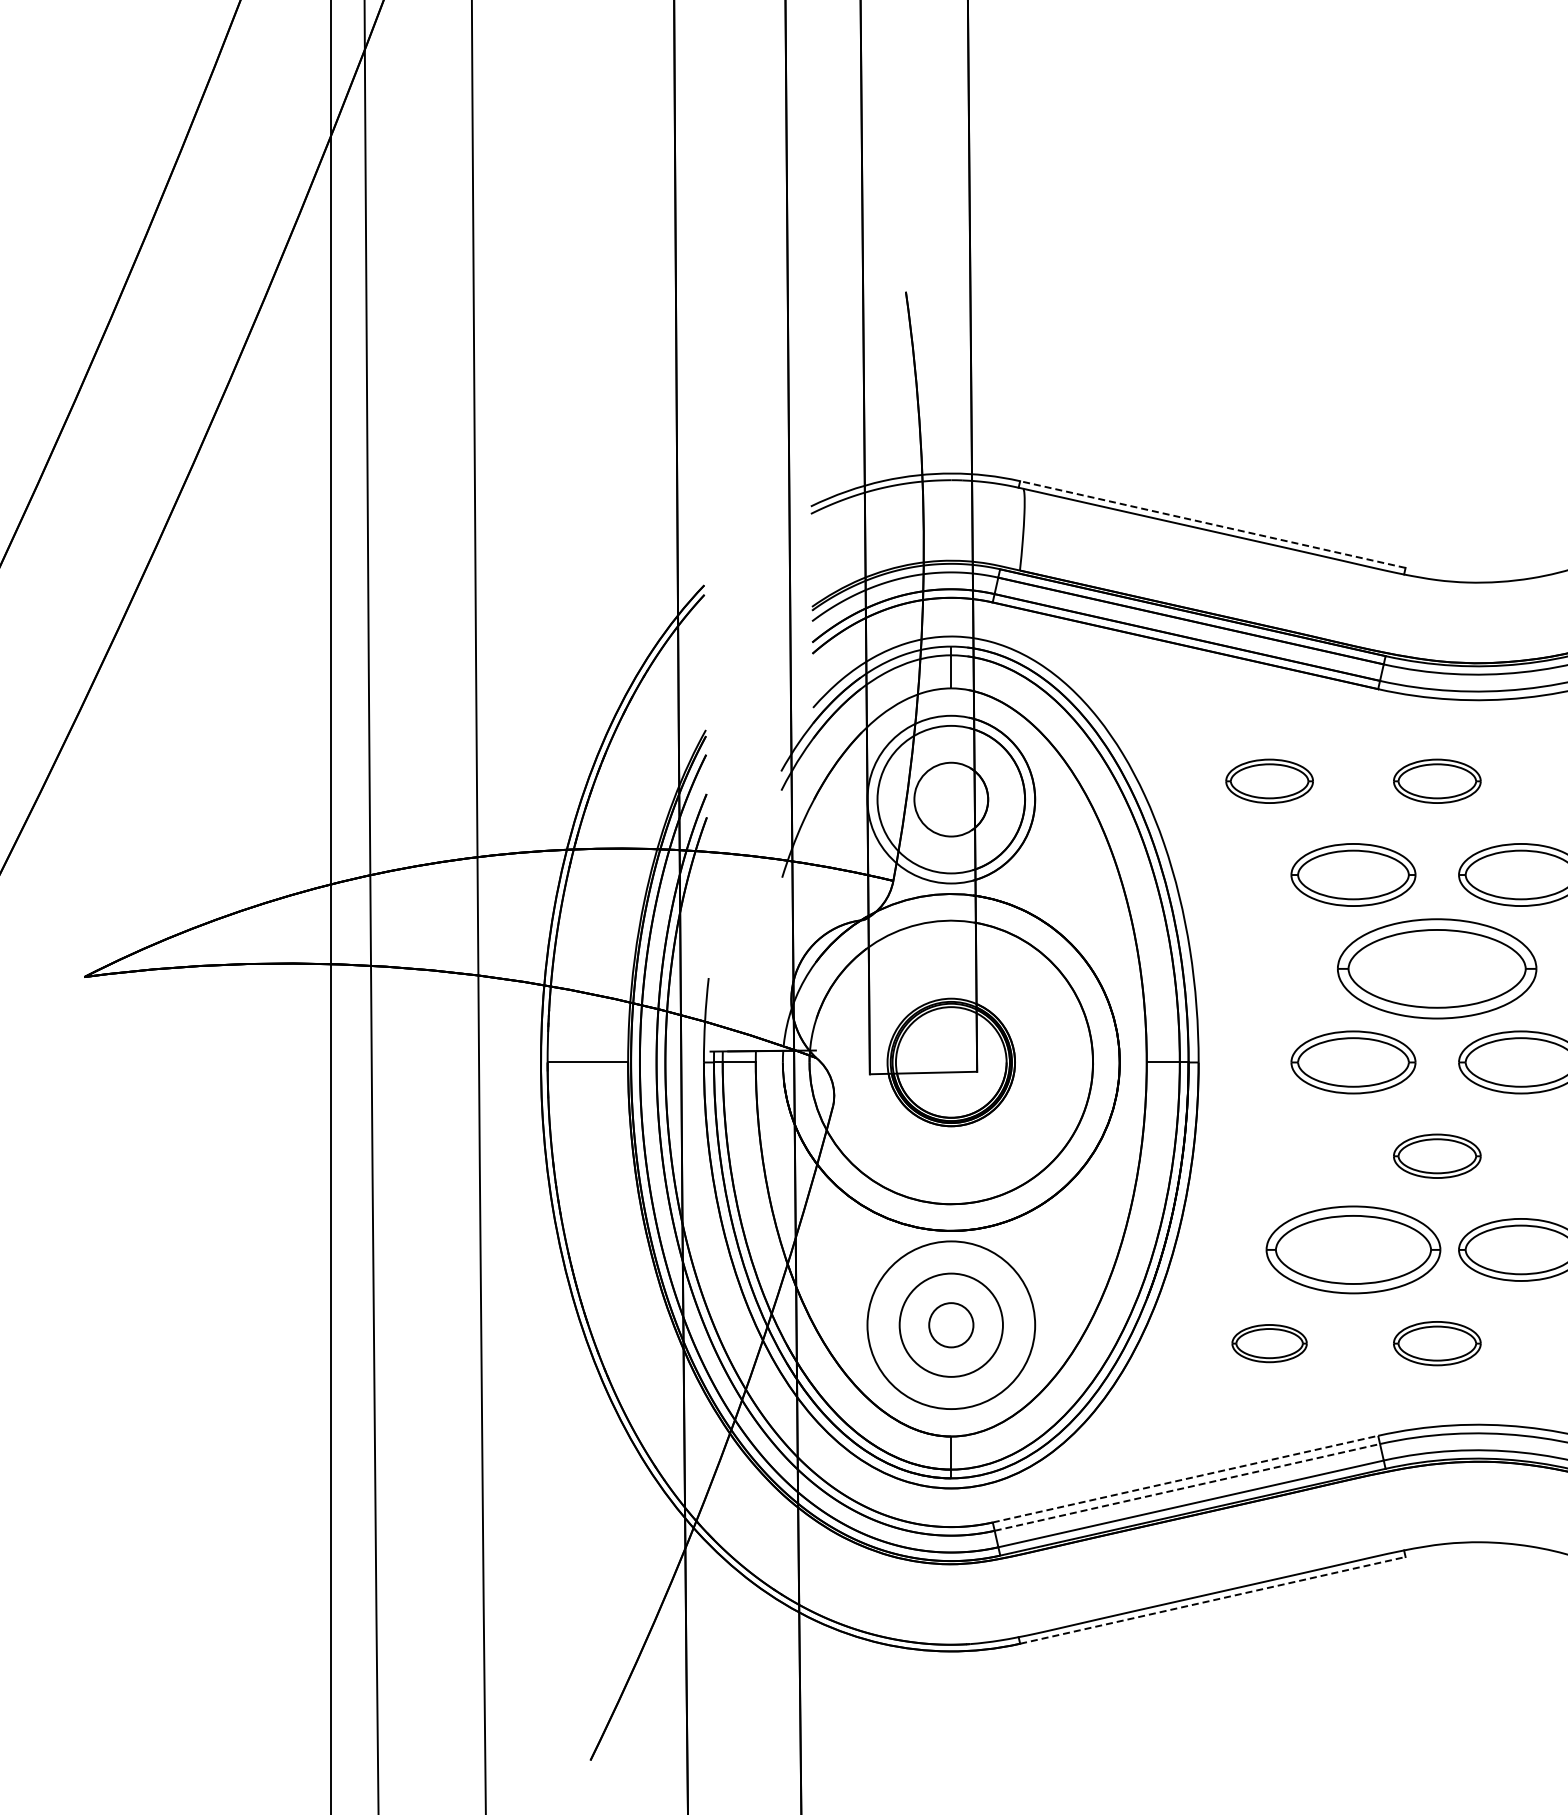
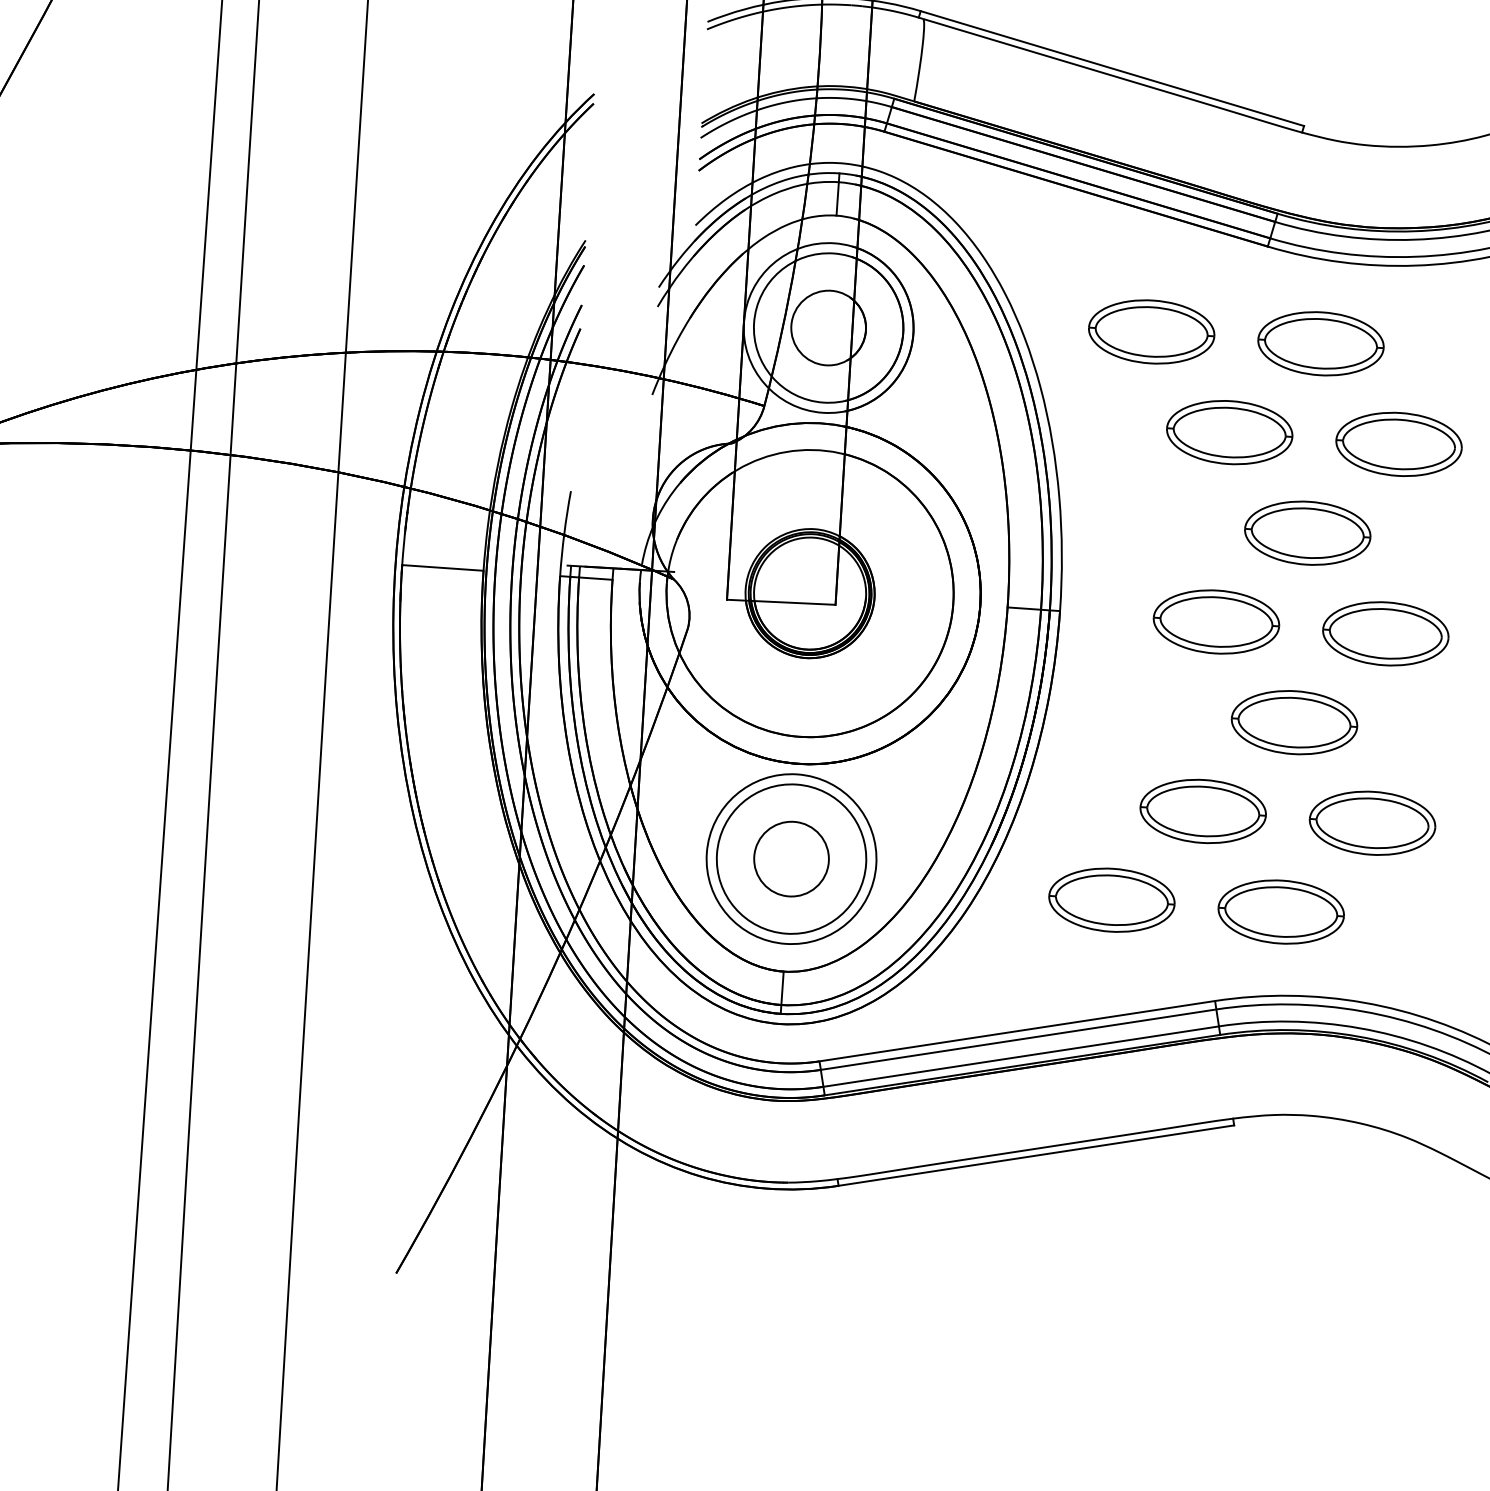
line: (1212, 524) -> (1112, 68), dashed -> solid
part: (1269, 781) -> (1151, 332), size x1.43
part: (1437, 781) -> (1321, 344), size x1.43
part: (1437, 968) -> (1308, 533), size x0.62
part: (1437, 1156) -> (1294, 722), size x1.43
part: (1353, 1249) -> (1203, 811), size x0.71
circle: (951, 1325) -> (791, 859), size x1.43
circle: (951, 1325) -> (791, 859), size x1.67
part: (1269, 1343) -> (1111, 900), size x1.67
part: (1437, 1343) -> (1281, 911), size x1.43
line: (1185, 1479) -> (1017, 1031), dashed -> solid
line: (1187, 1487) -> (1018, 1039), dashed -> solid
line: (1212, 1600) -> (1036, 1155), dashed -> solid

